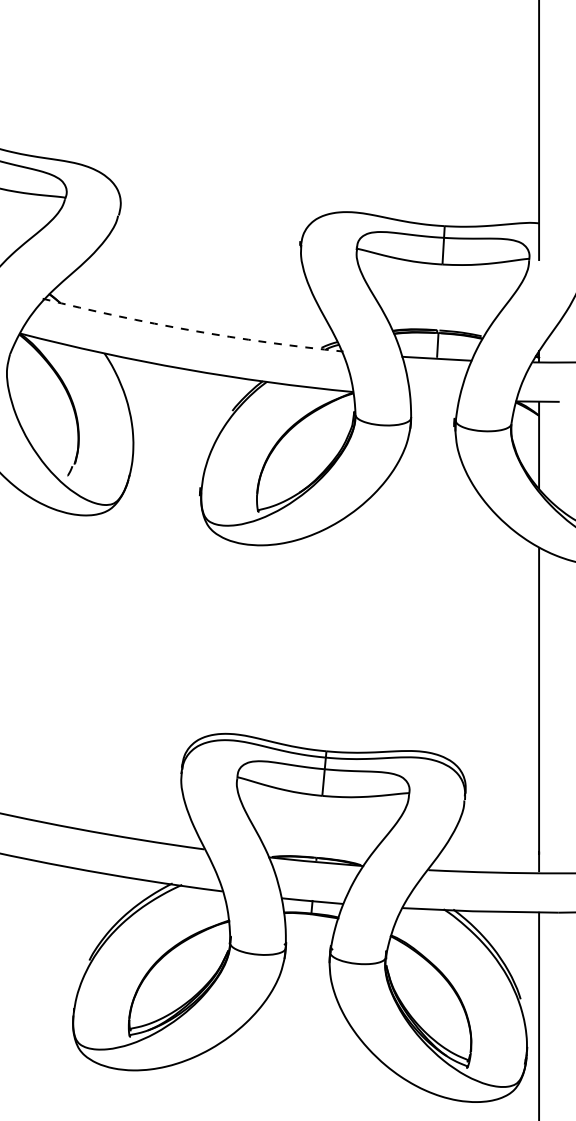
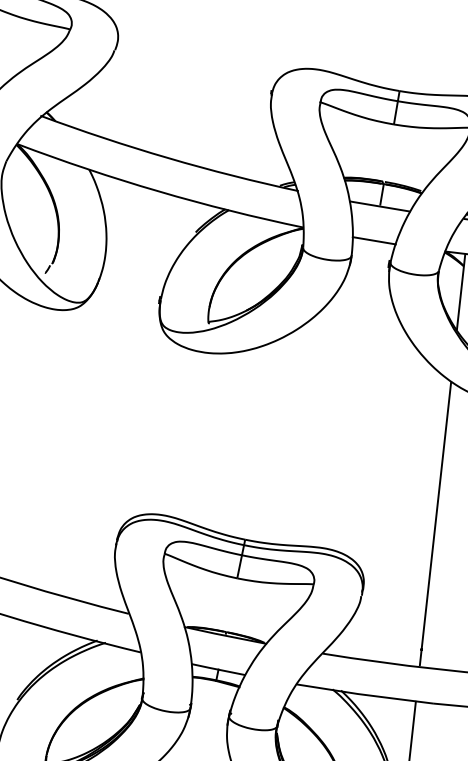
arc: (192, 330) -> (168, 158), dashed -> solid
line: (434, 397) -> (374, 240), added

